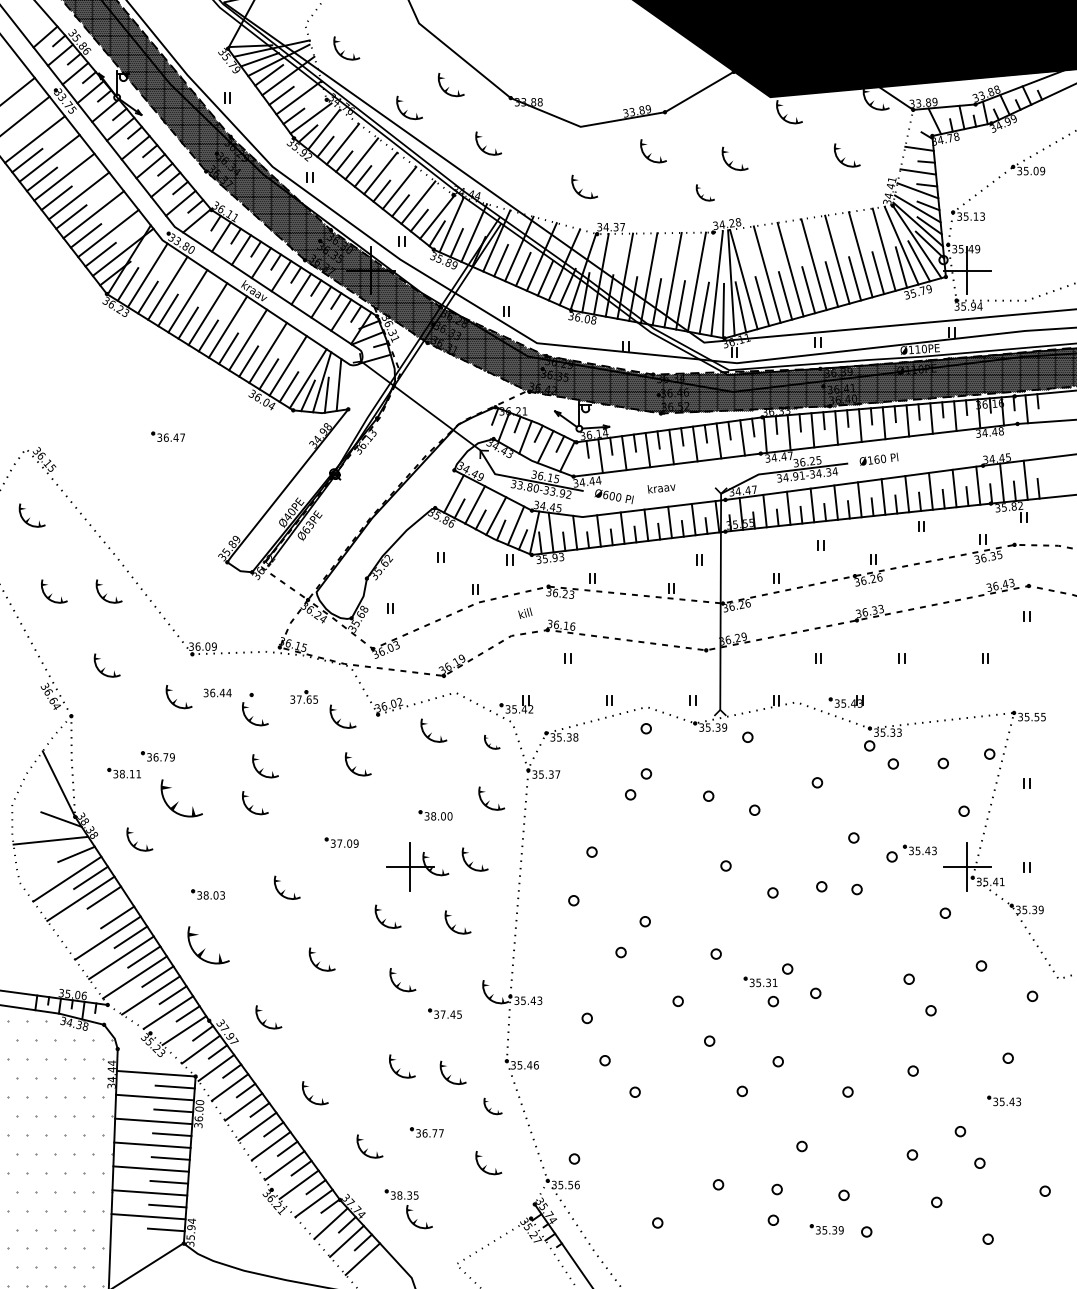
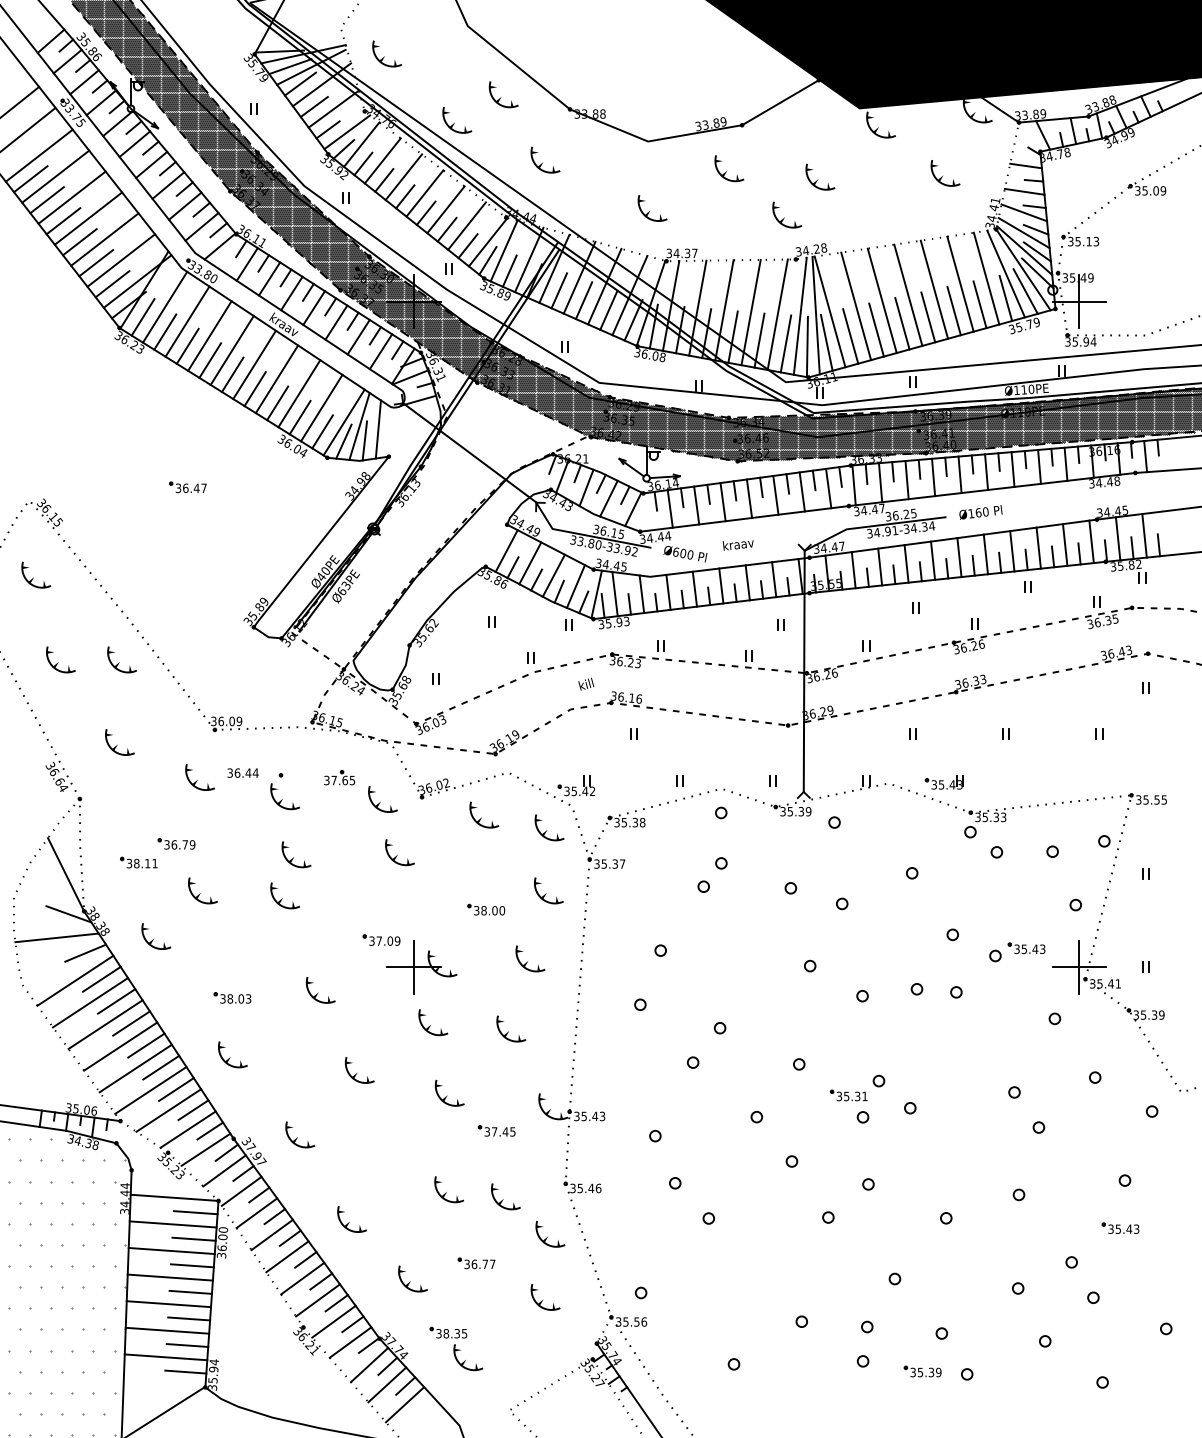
part: (705, 192) -> (787, 214), size x1.43
part: (492, 741) -> (549, 827), size x1.67
part: (181, 798) -> (202, 890), size x0.62
part: (417, 867) -> (421, 967), moved
line: (94, 918) -> (105, 1024), added
part: (208, 945) -> (232, 1054), size x0.62
part: (493, 1105) -> (550, 1233), size x1.43

